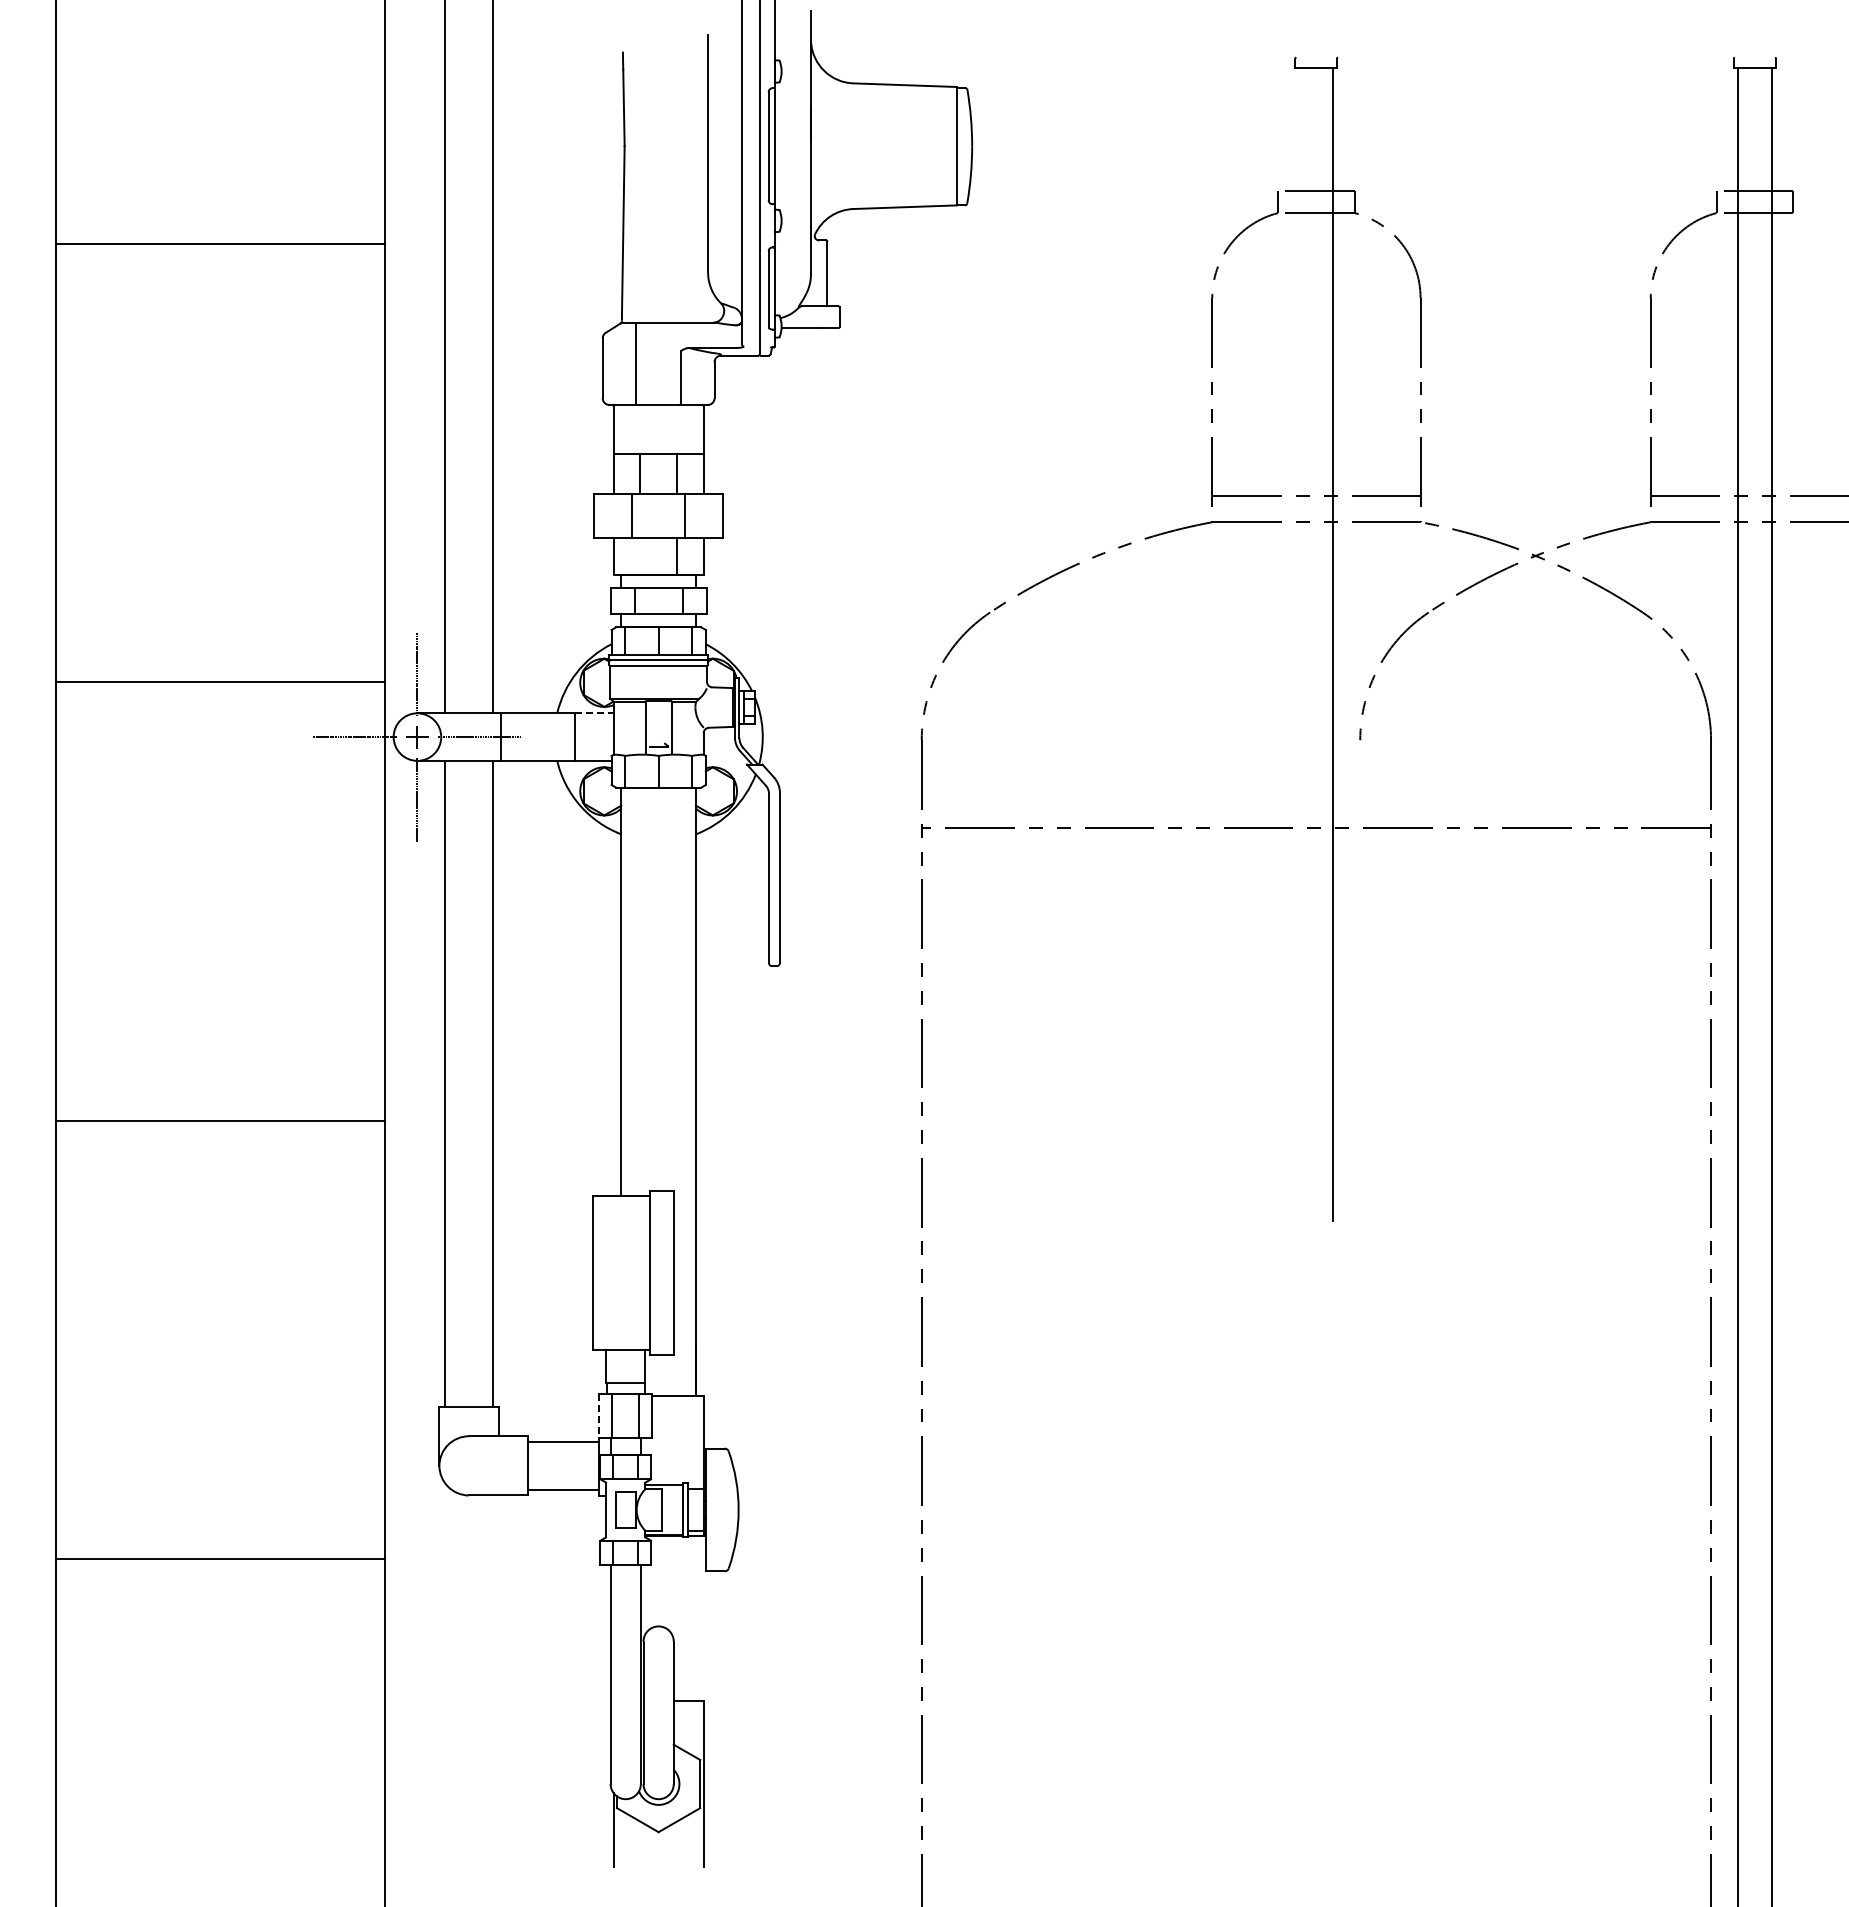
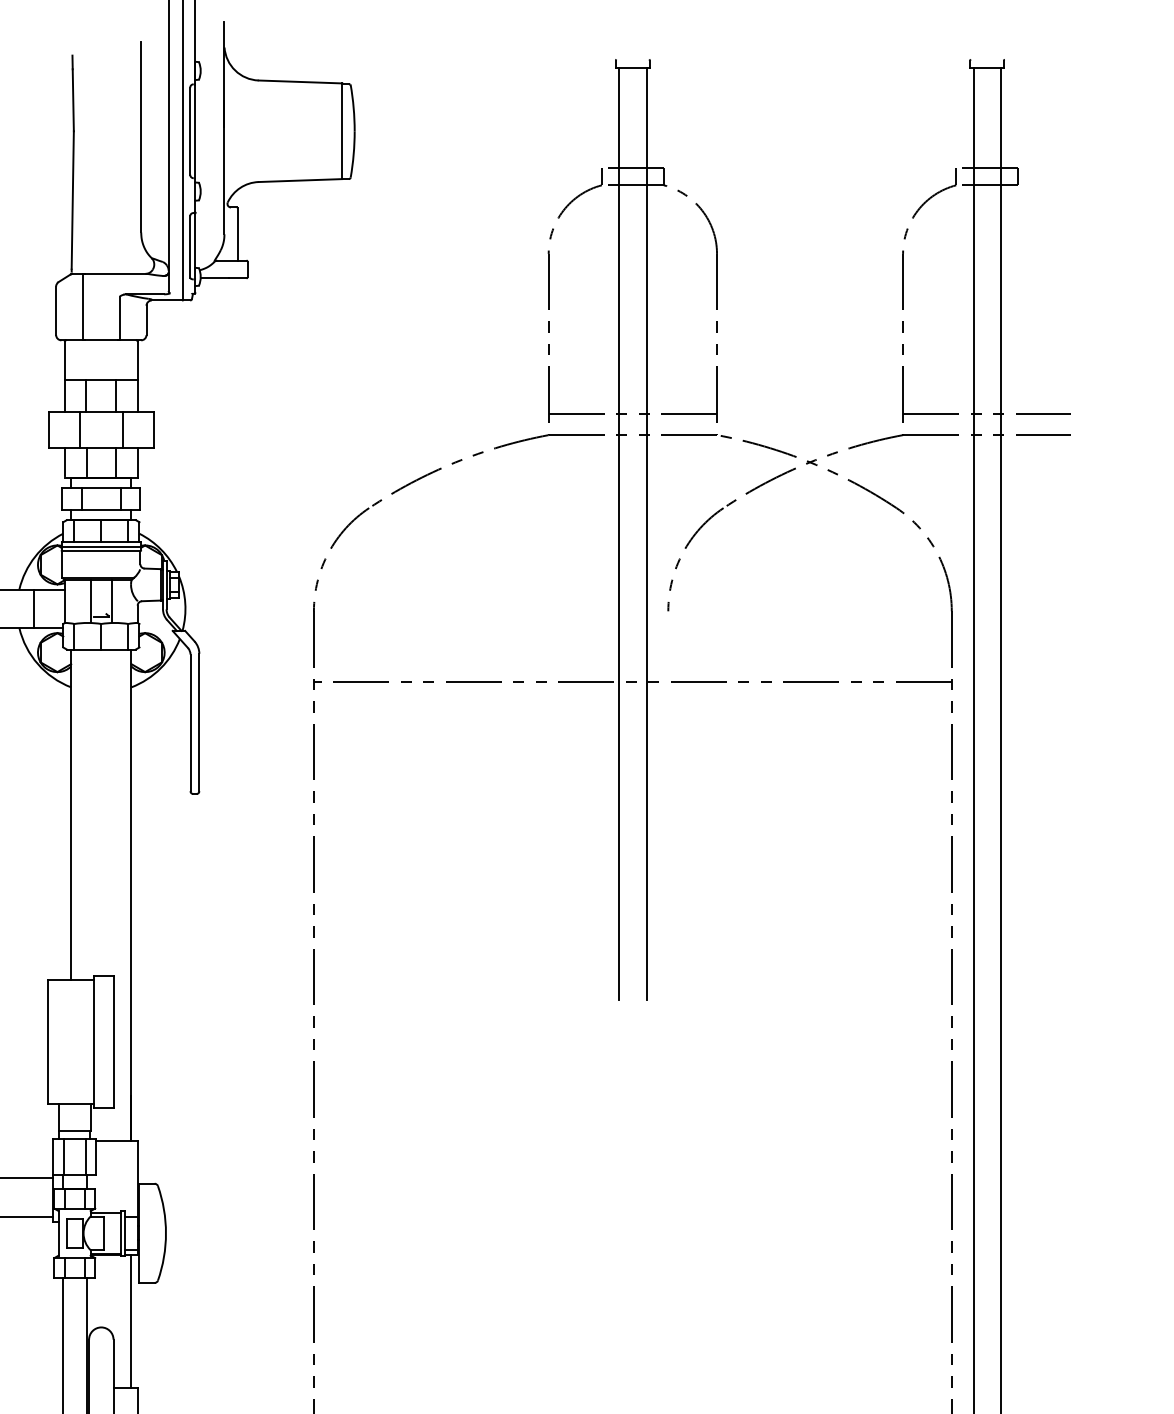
line: (640, 554) -> (86, 461), added
line: (1299, 644) -> (619, 533), added
line: (594, 713) -> (49, 589), dashed -> solid
line: (599, 1415) -> (53, 1156), dashed -> solid
line: (695, 1618) -> (131, 1321), added

